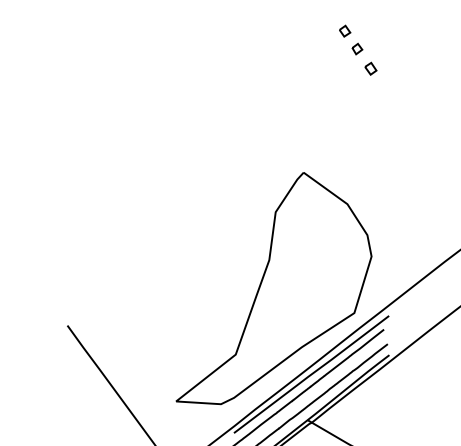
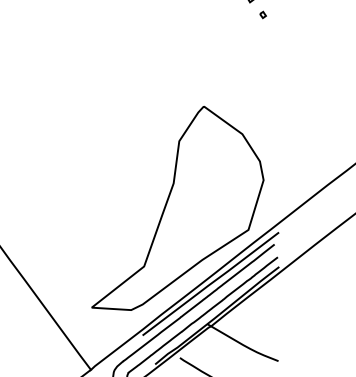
part: (370, 68) -> (262, 14), size x0.6

